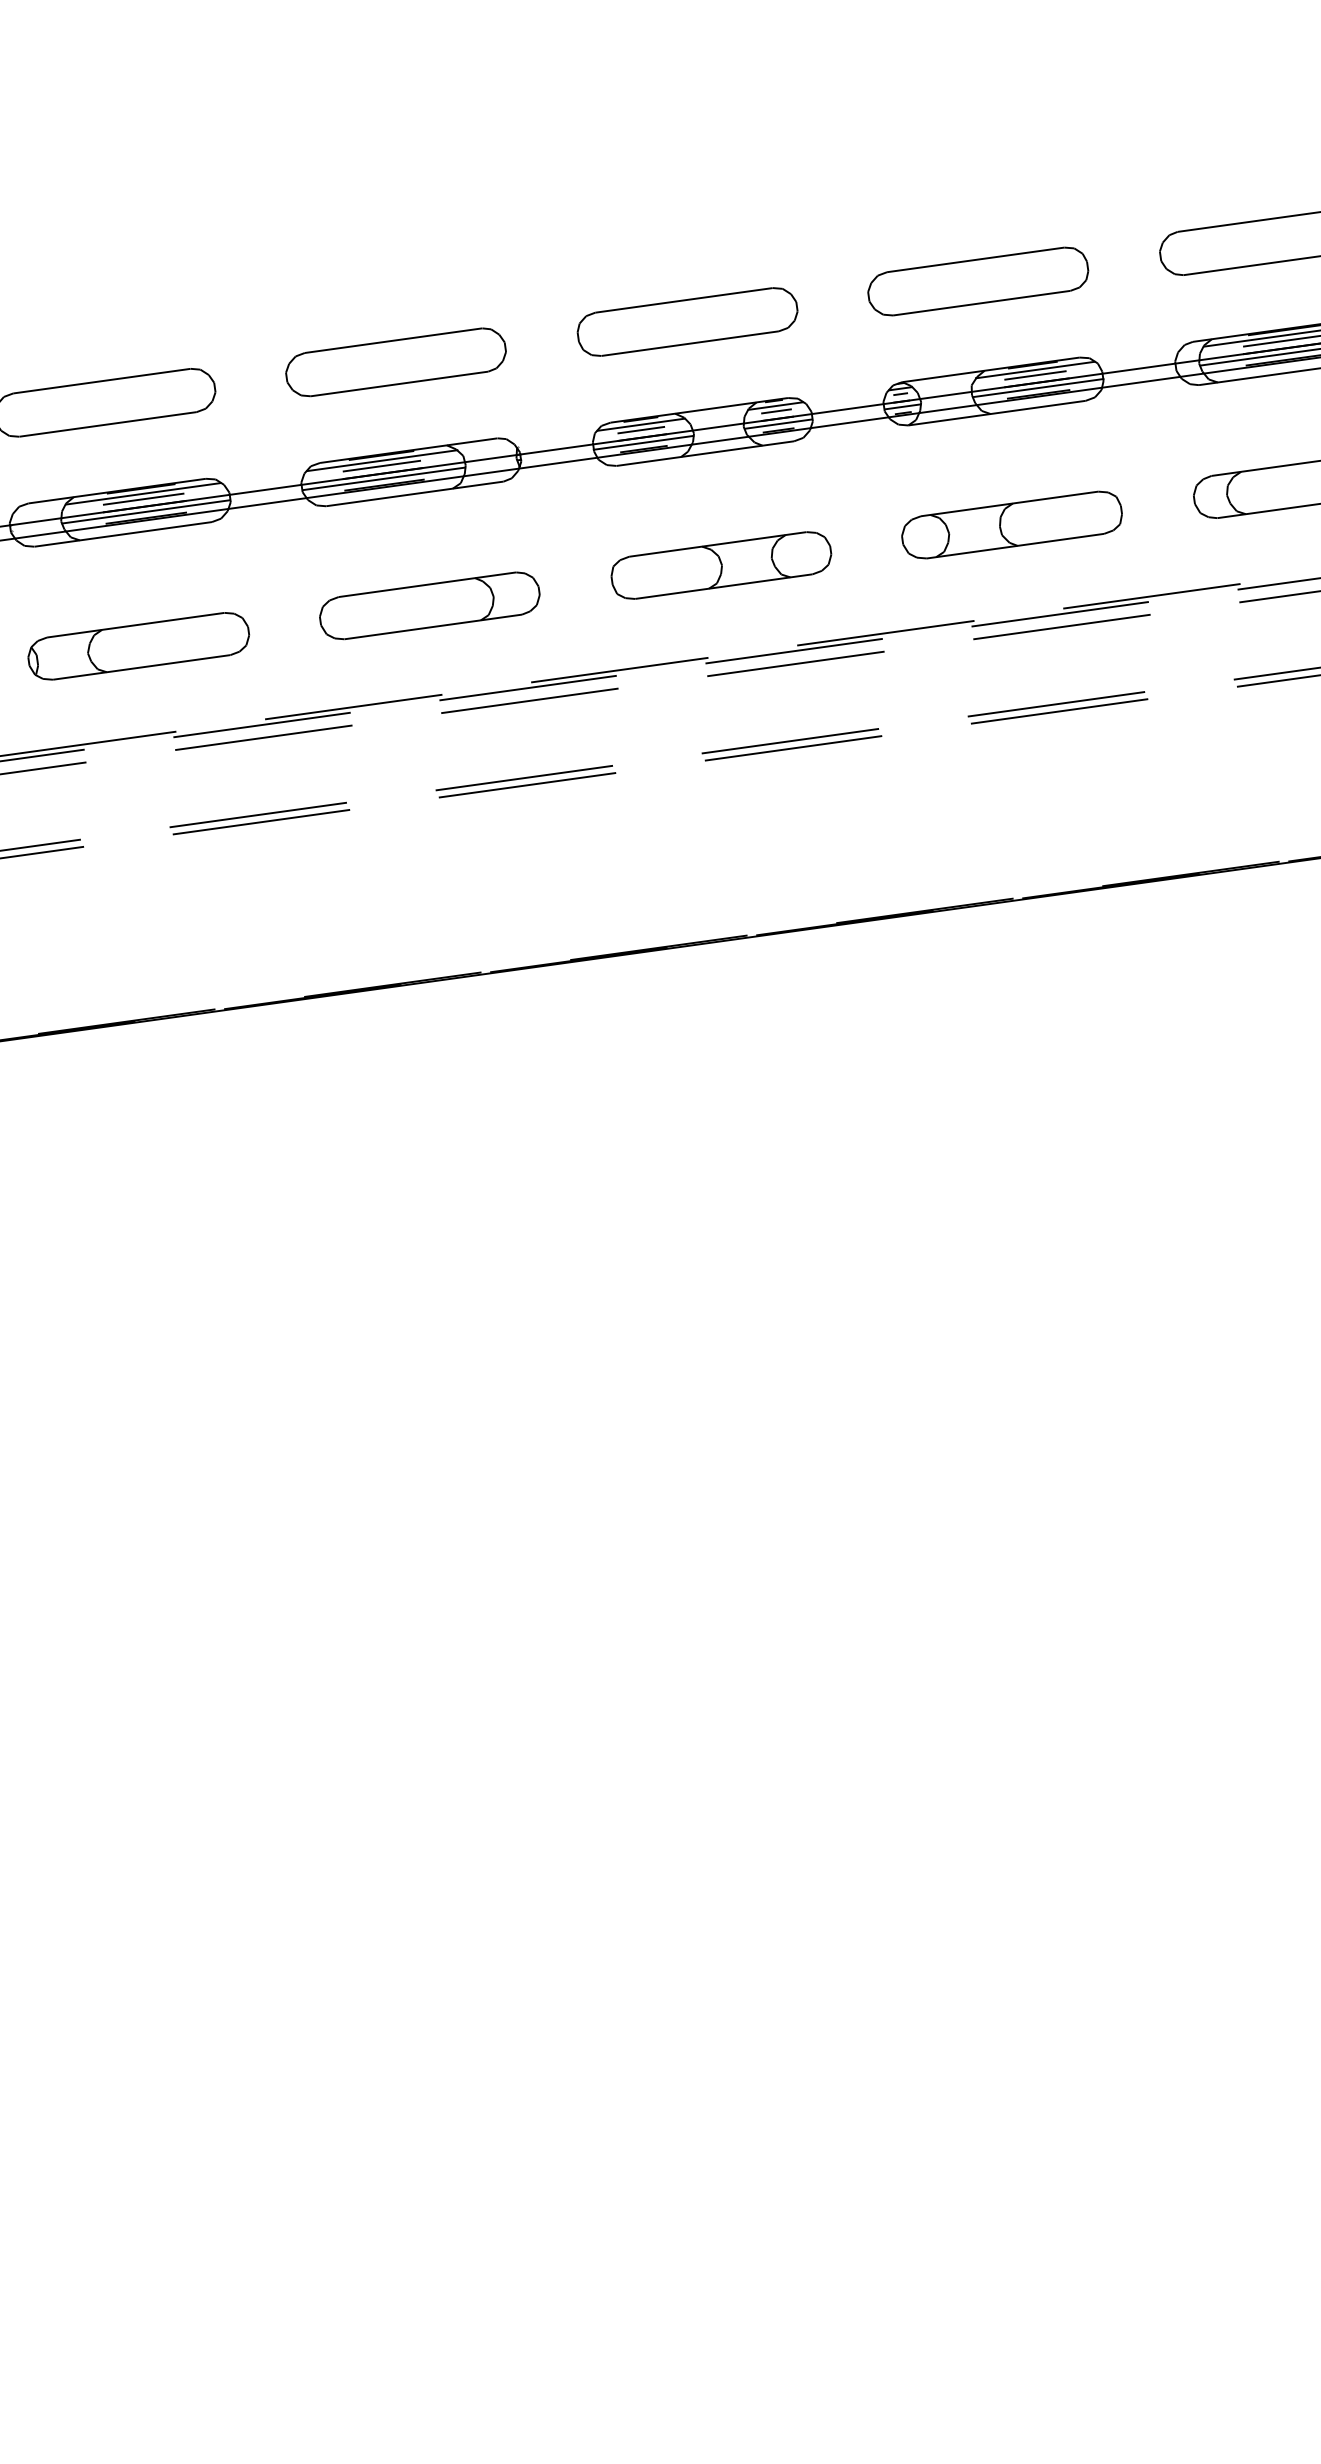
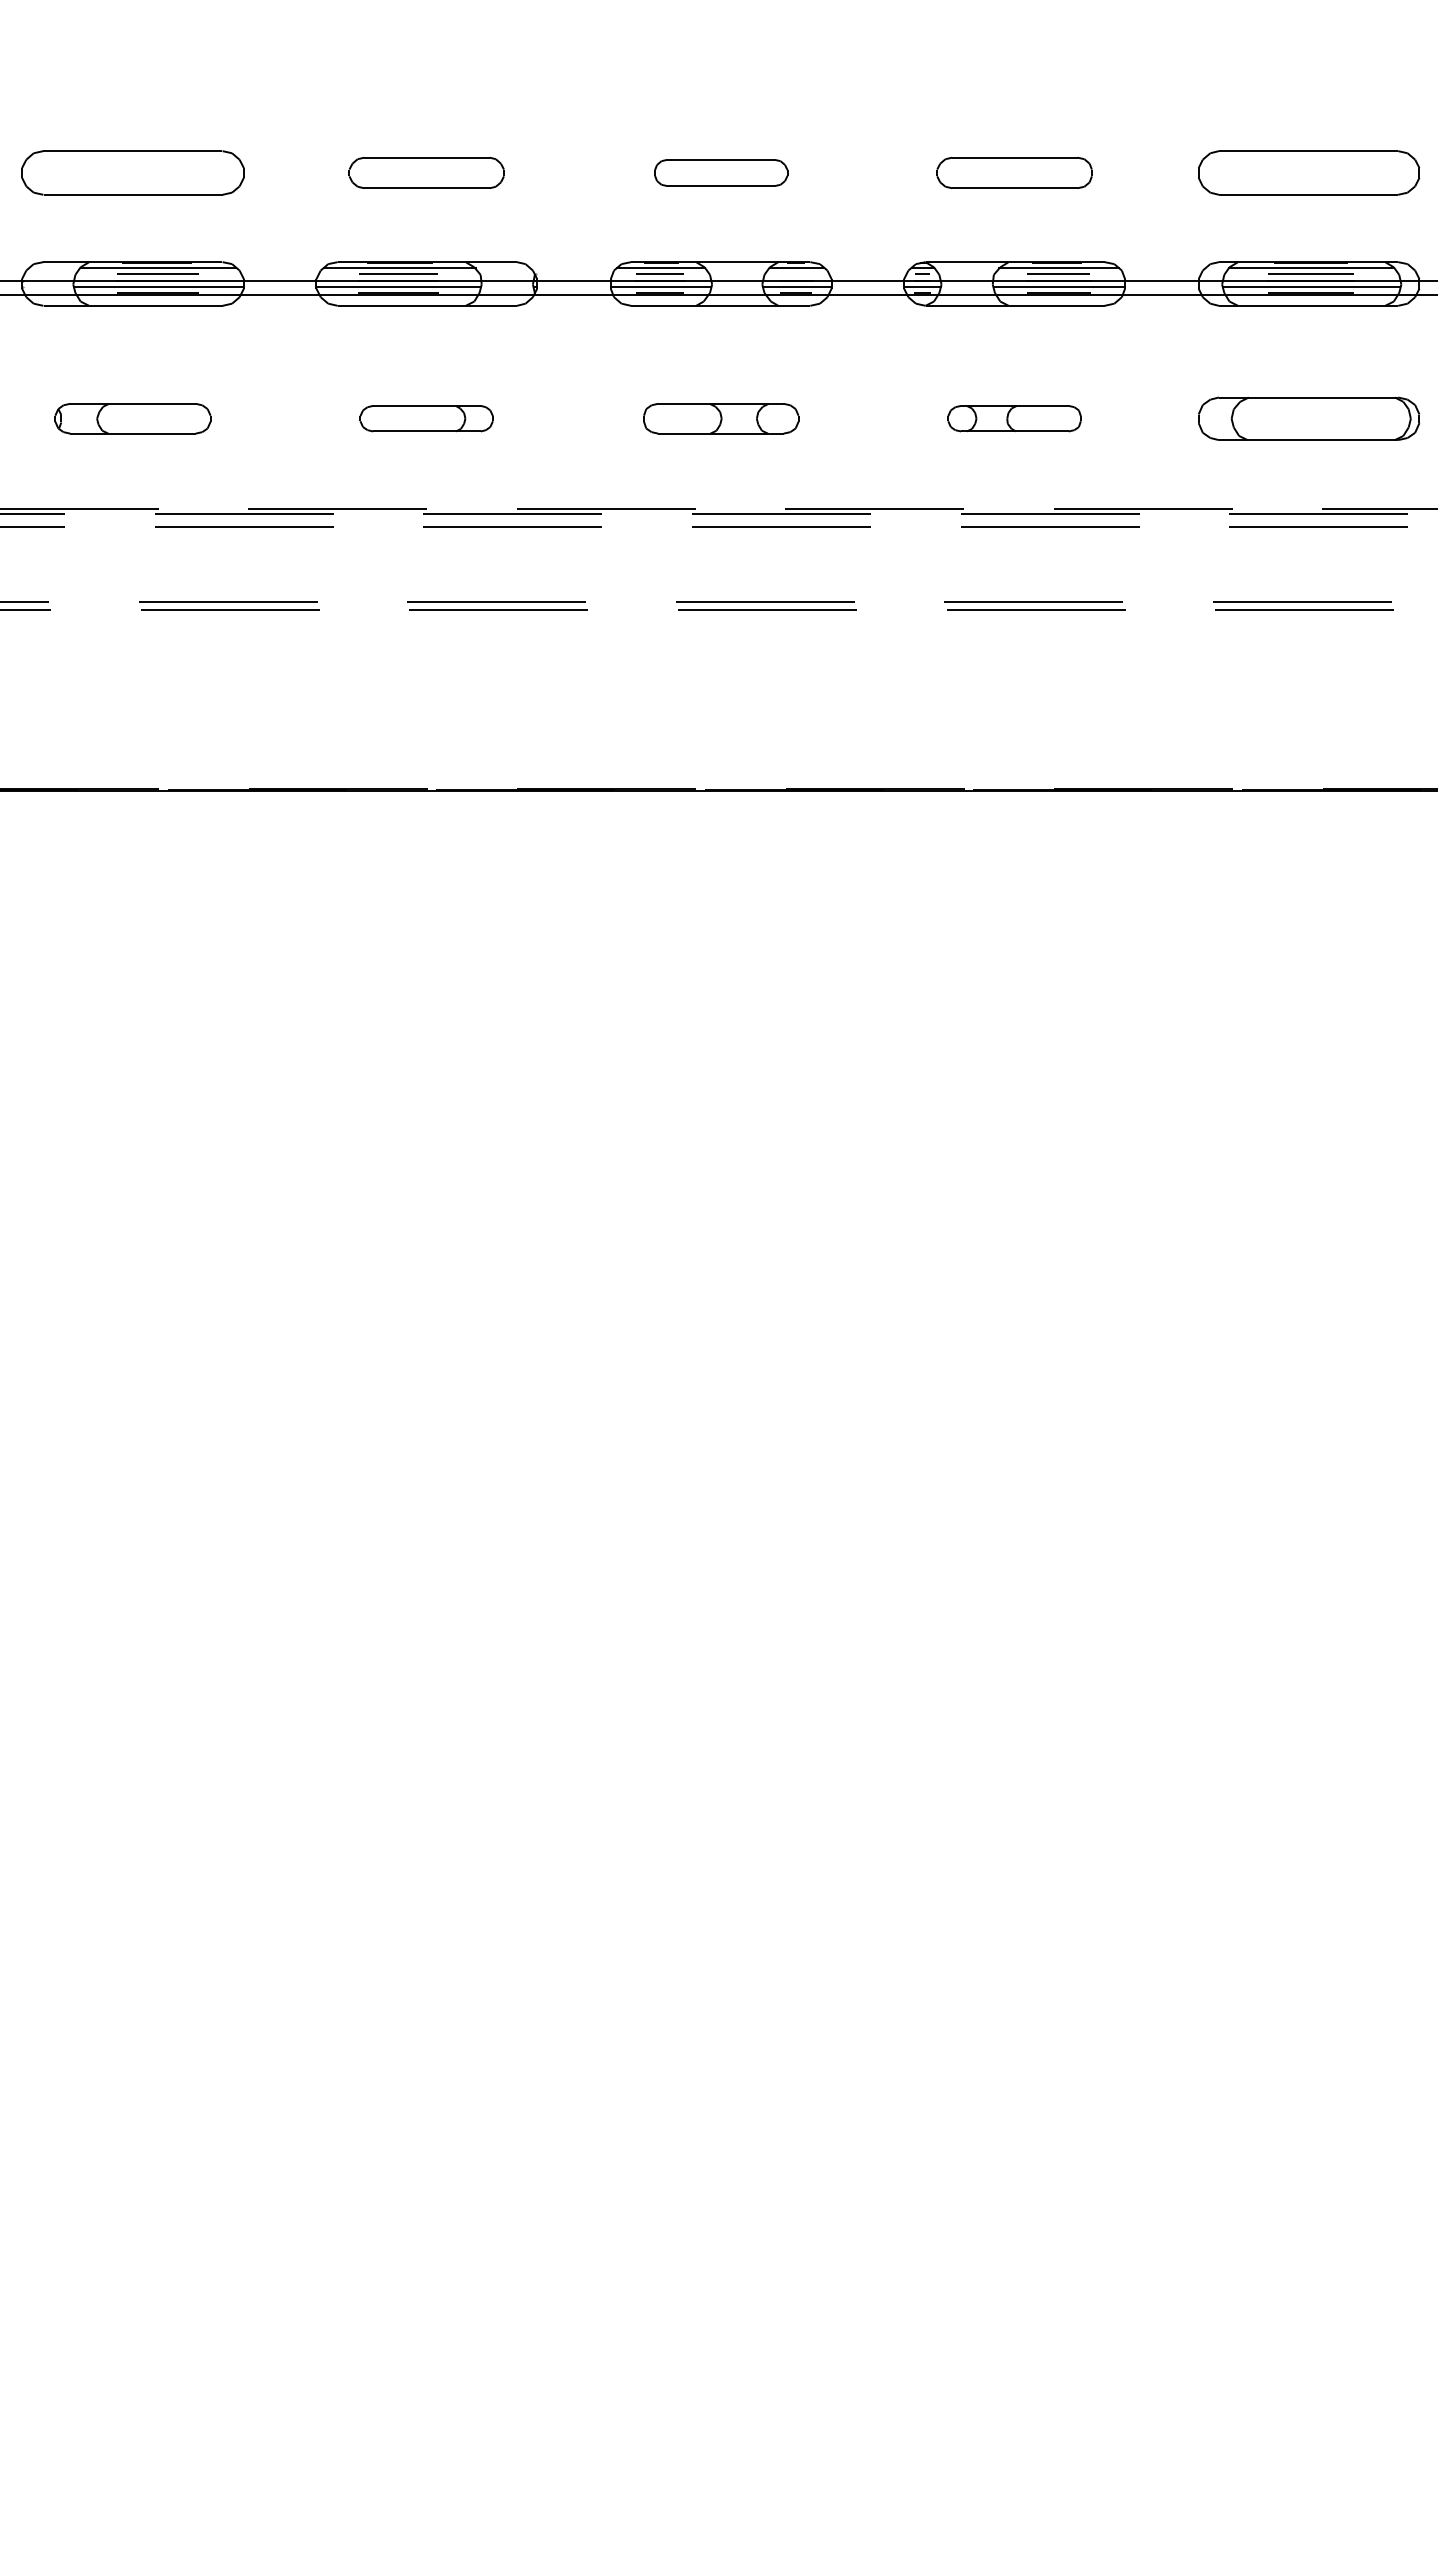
part: (978, 281) -> (1014, 172), size x0.7
part: (687, 321) -> (721, 172), size x0.6
part: (395, 361) -> (426, 172), size x0.7
line: (776, 411) -> (796, 273), removed
part: (1011, 524) -> (1014, 418), size x0.6
part: (721, 565) -> (721, 418), size x0.7
part: (429, 605) -> (426, 418), size x0.6
part: (138, 646) -> (132, 418), size x0.7

